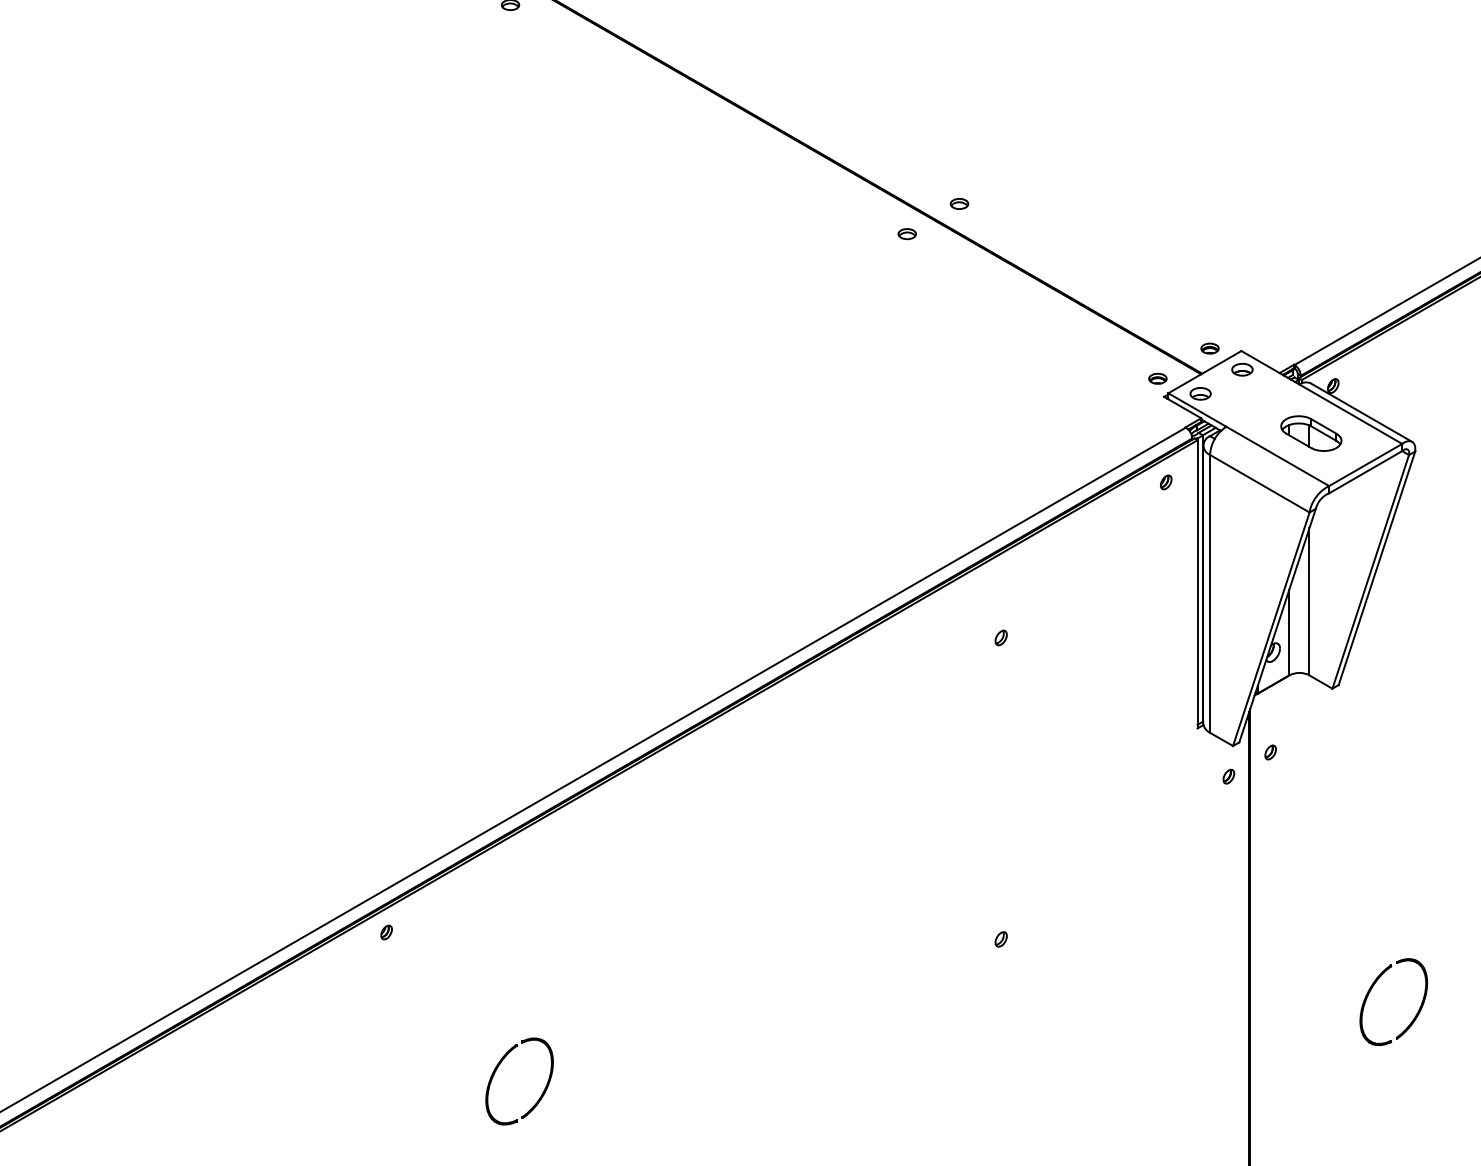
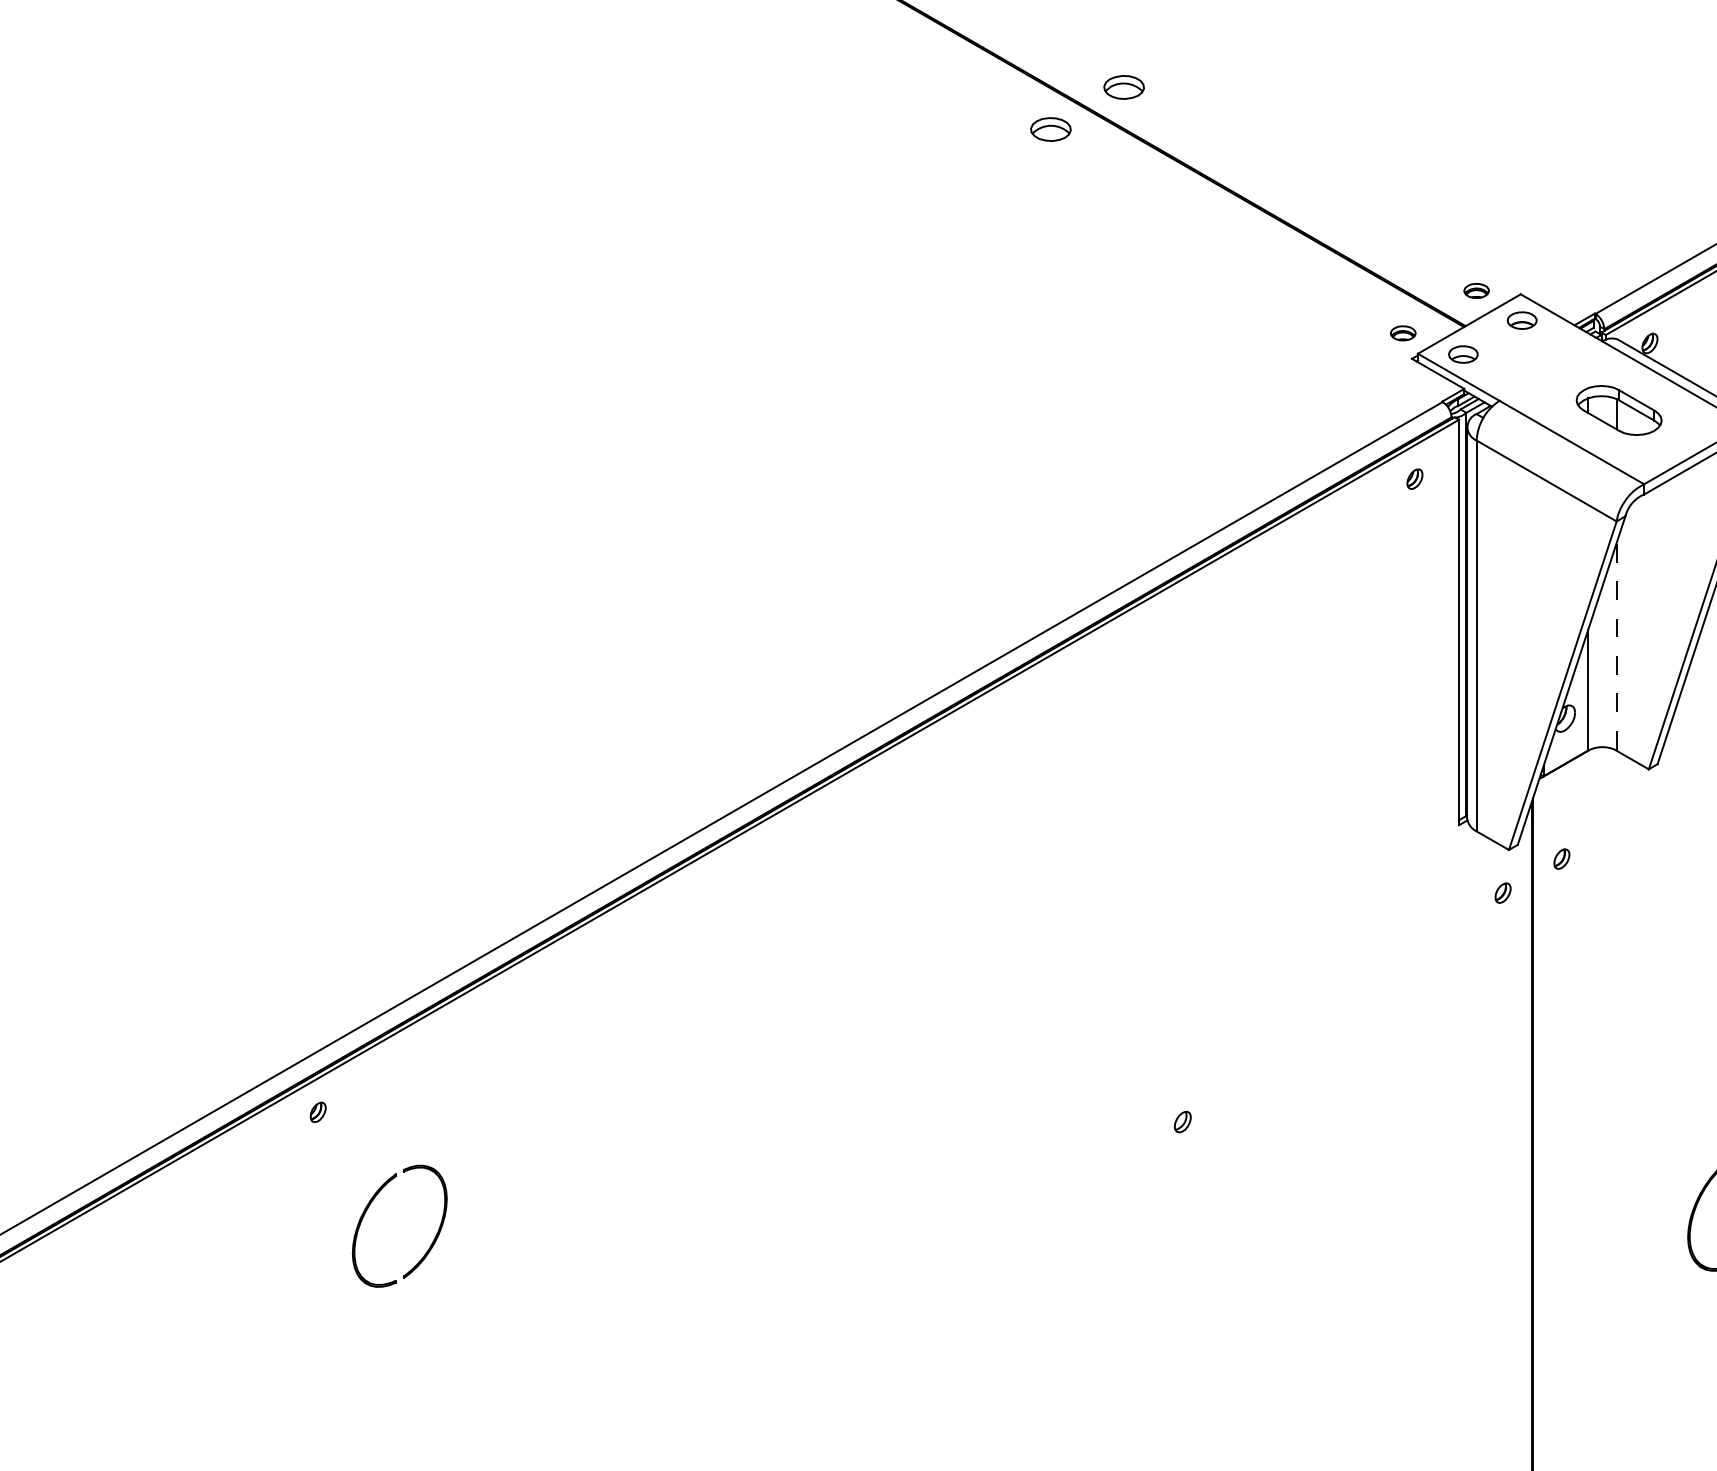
part: (959, 203) -> (1124, 86), size x1.6
part: (906, 234) -> (1049, 130), size x1.6
line: (1309, 602) -> (1616, 648), solid -> dashed
part: (1000, 637) -> (1181, 697), removed
part: (497, 1069) -> (368, 1209), moved

